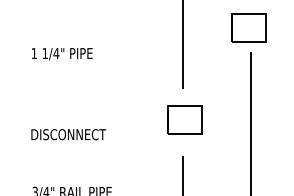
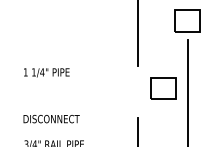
text: (62, 54) -> (46, 73), moved
part: (184, 119) -> (163, 88), moved
text: (68, 134) -> (51, 119), moved

